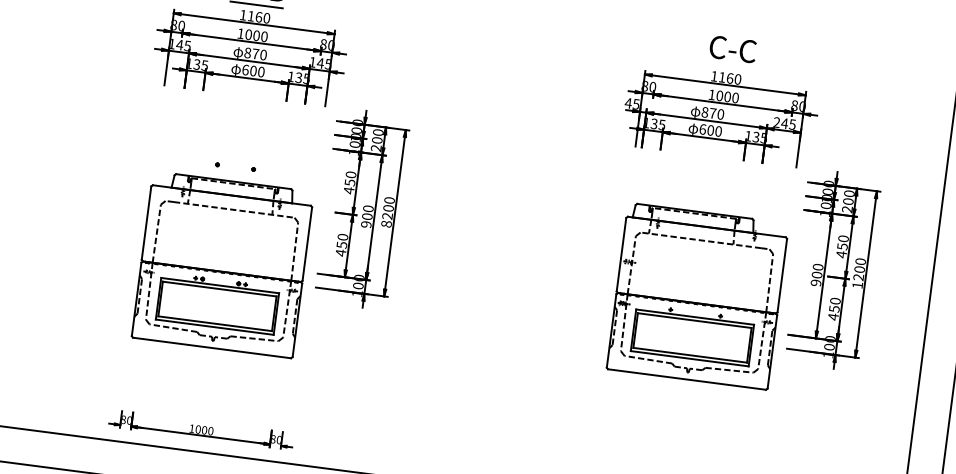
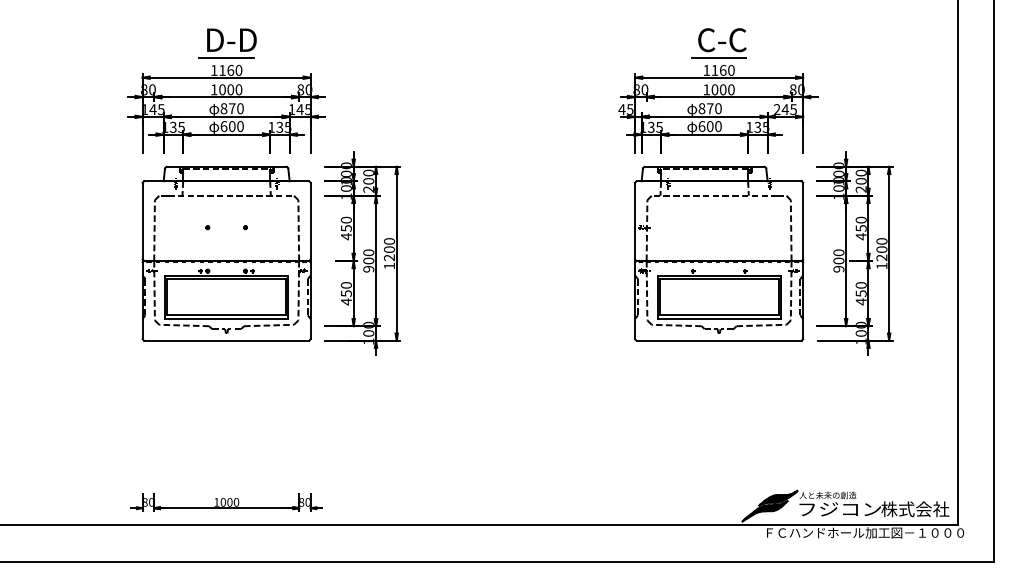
line: (727, 66) -> (718, 58), added
text: (386, 223) -> (389, 265), 8200 -> 1200
part: (222, 264) -> (226, 253), moved
part: (698, 296) -> (719, 253), moved

